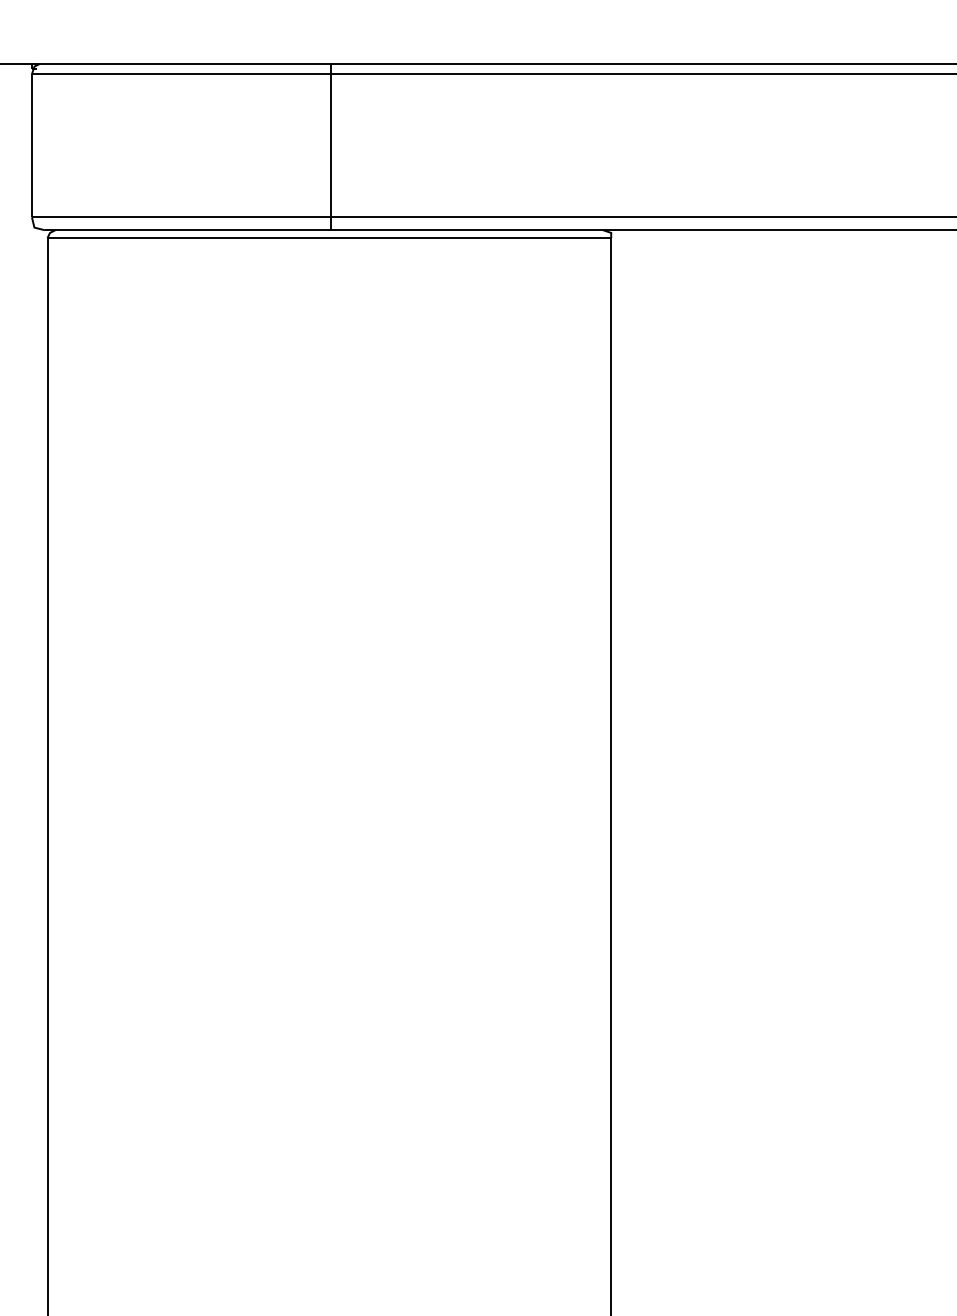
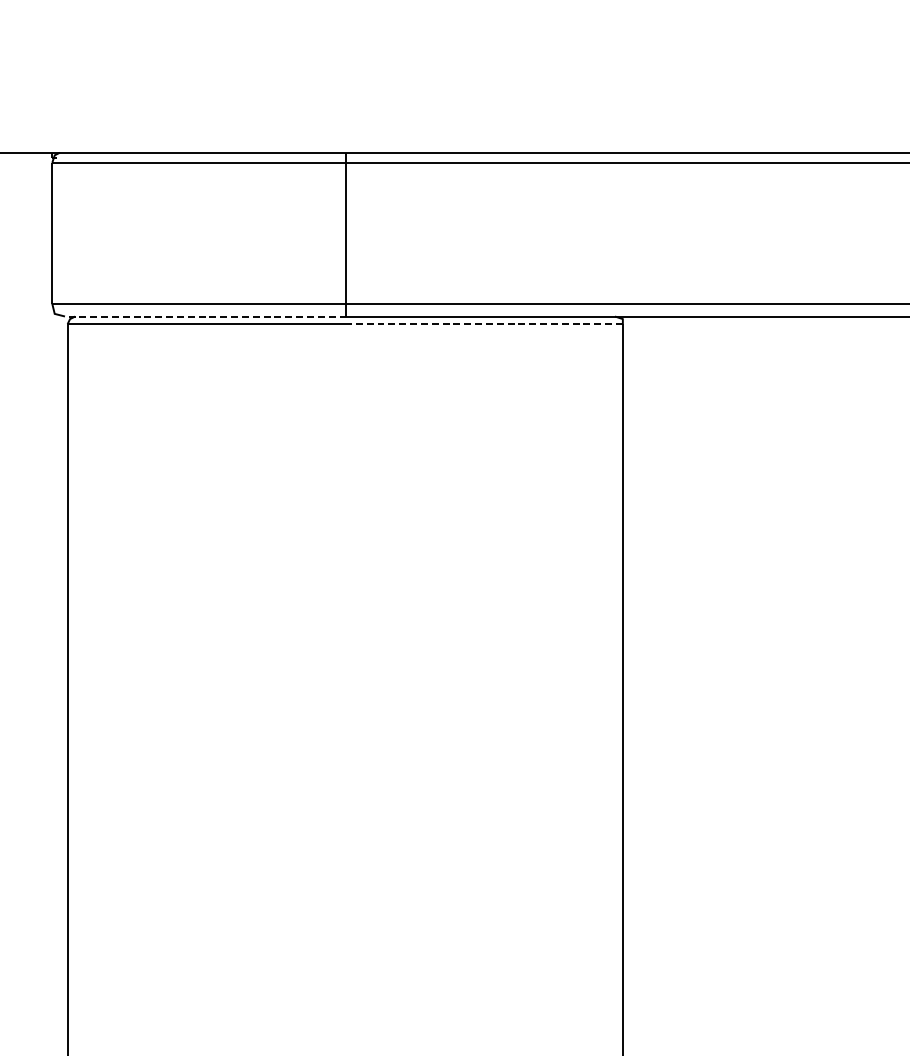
line: (187, 230) -> (205, 316), solid -> dashed
line: (470, 238) -> (484, 324), solid -> dashed

